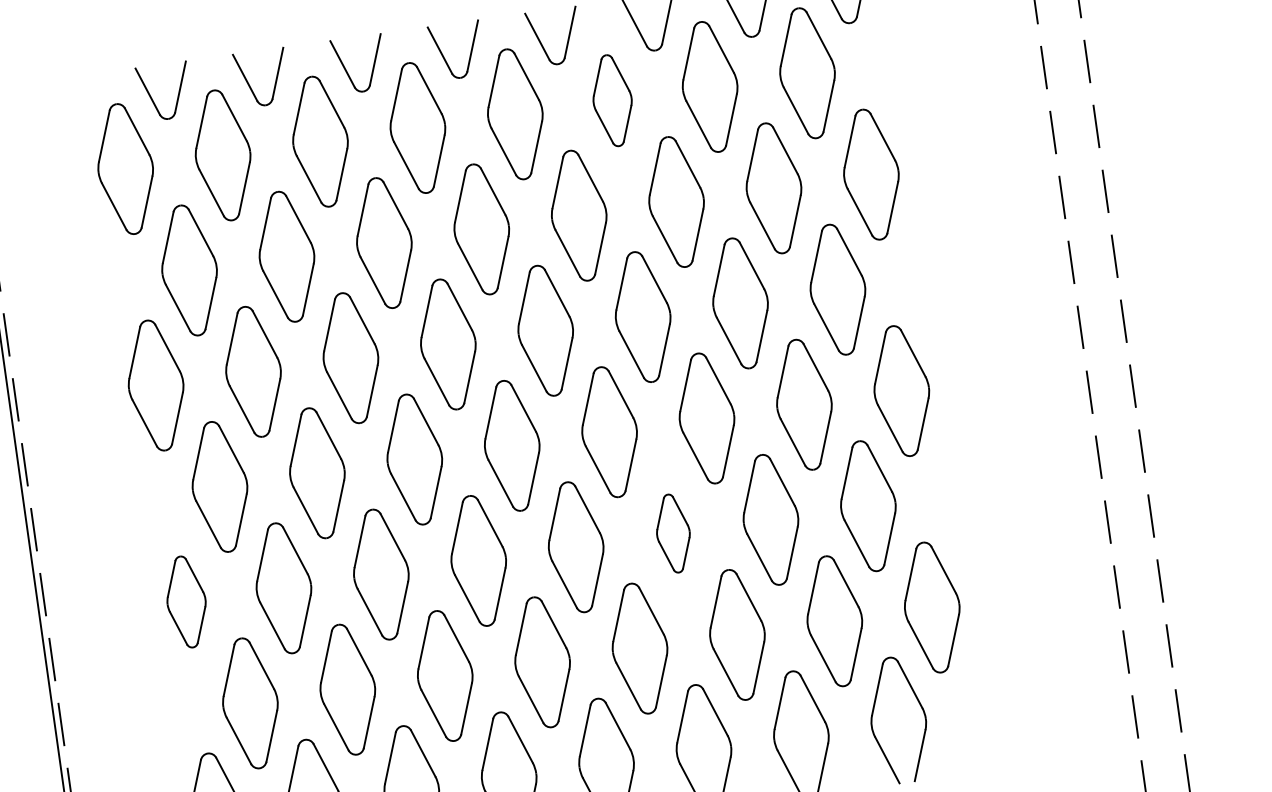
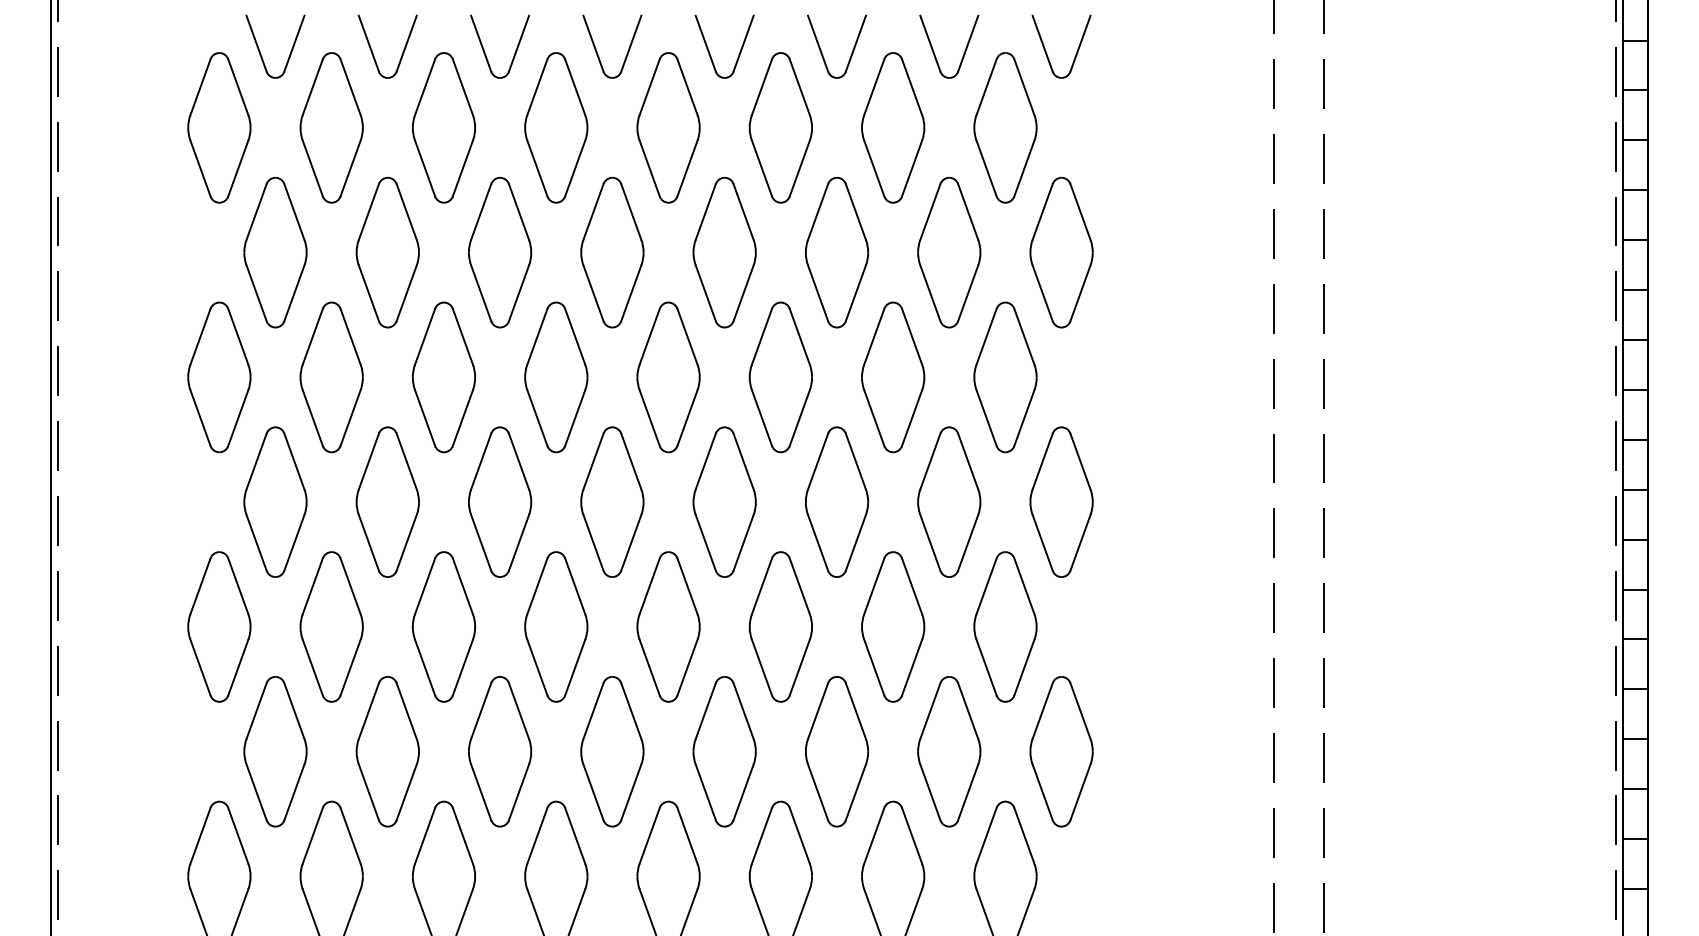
part: (612, 100) -> (780, 127), size x1.43
part: (673, 533) -> (780, 626), size x1.67
part: (186, 601) -> (219, 626), size x1.43

